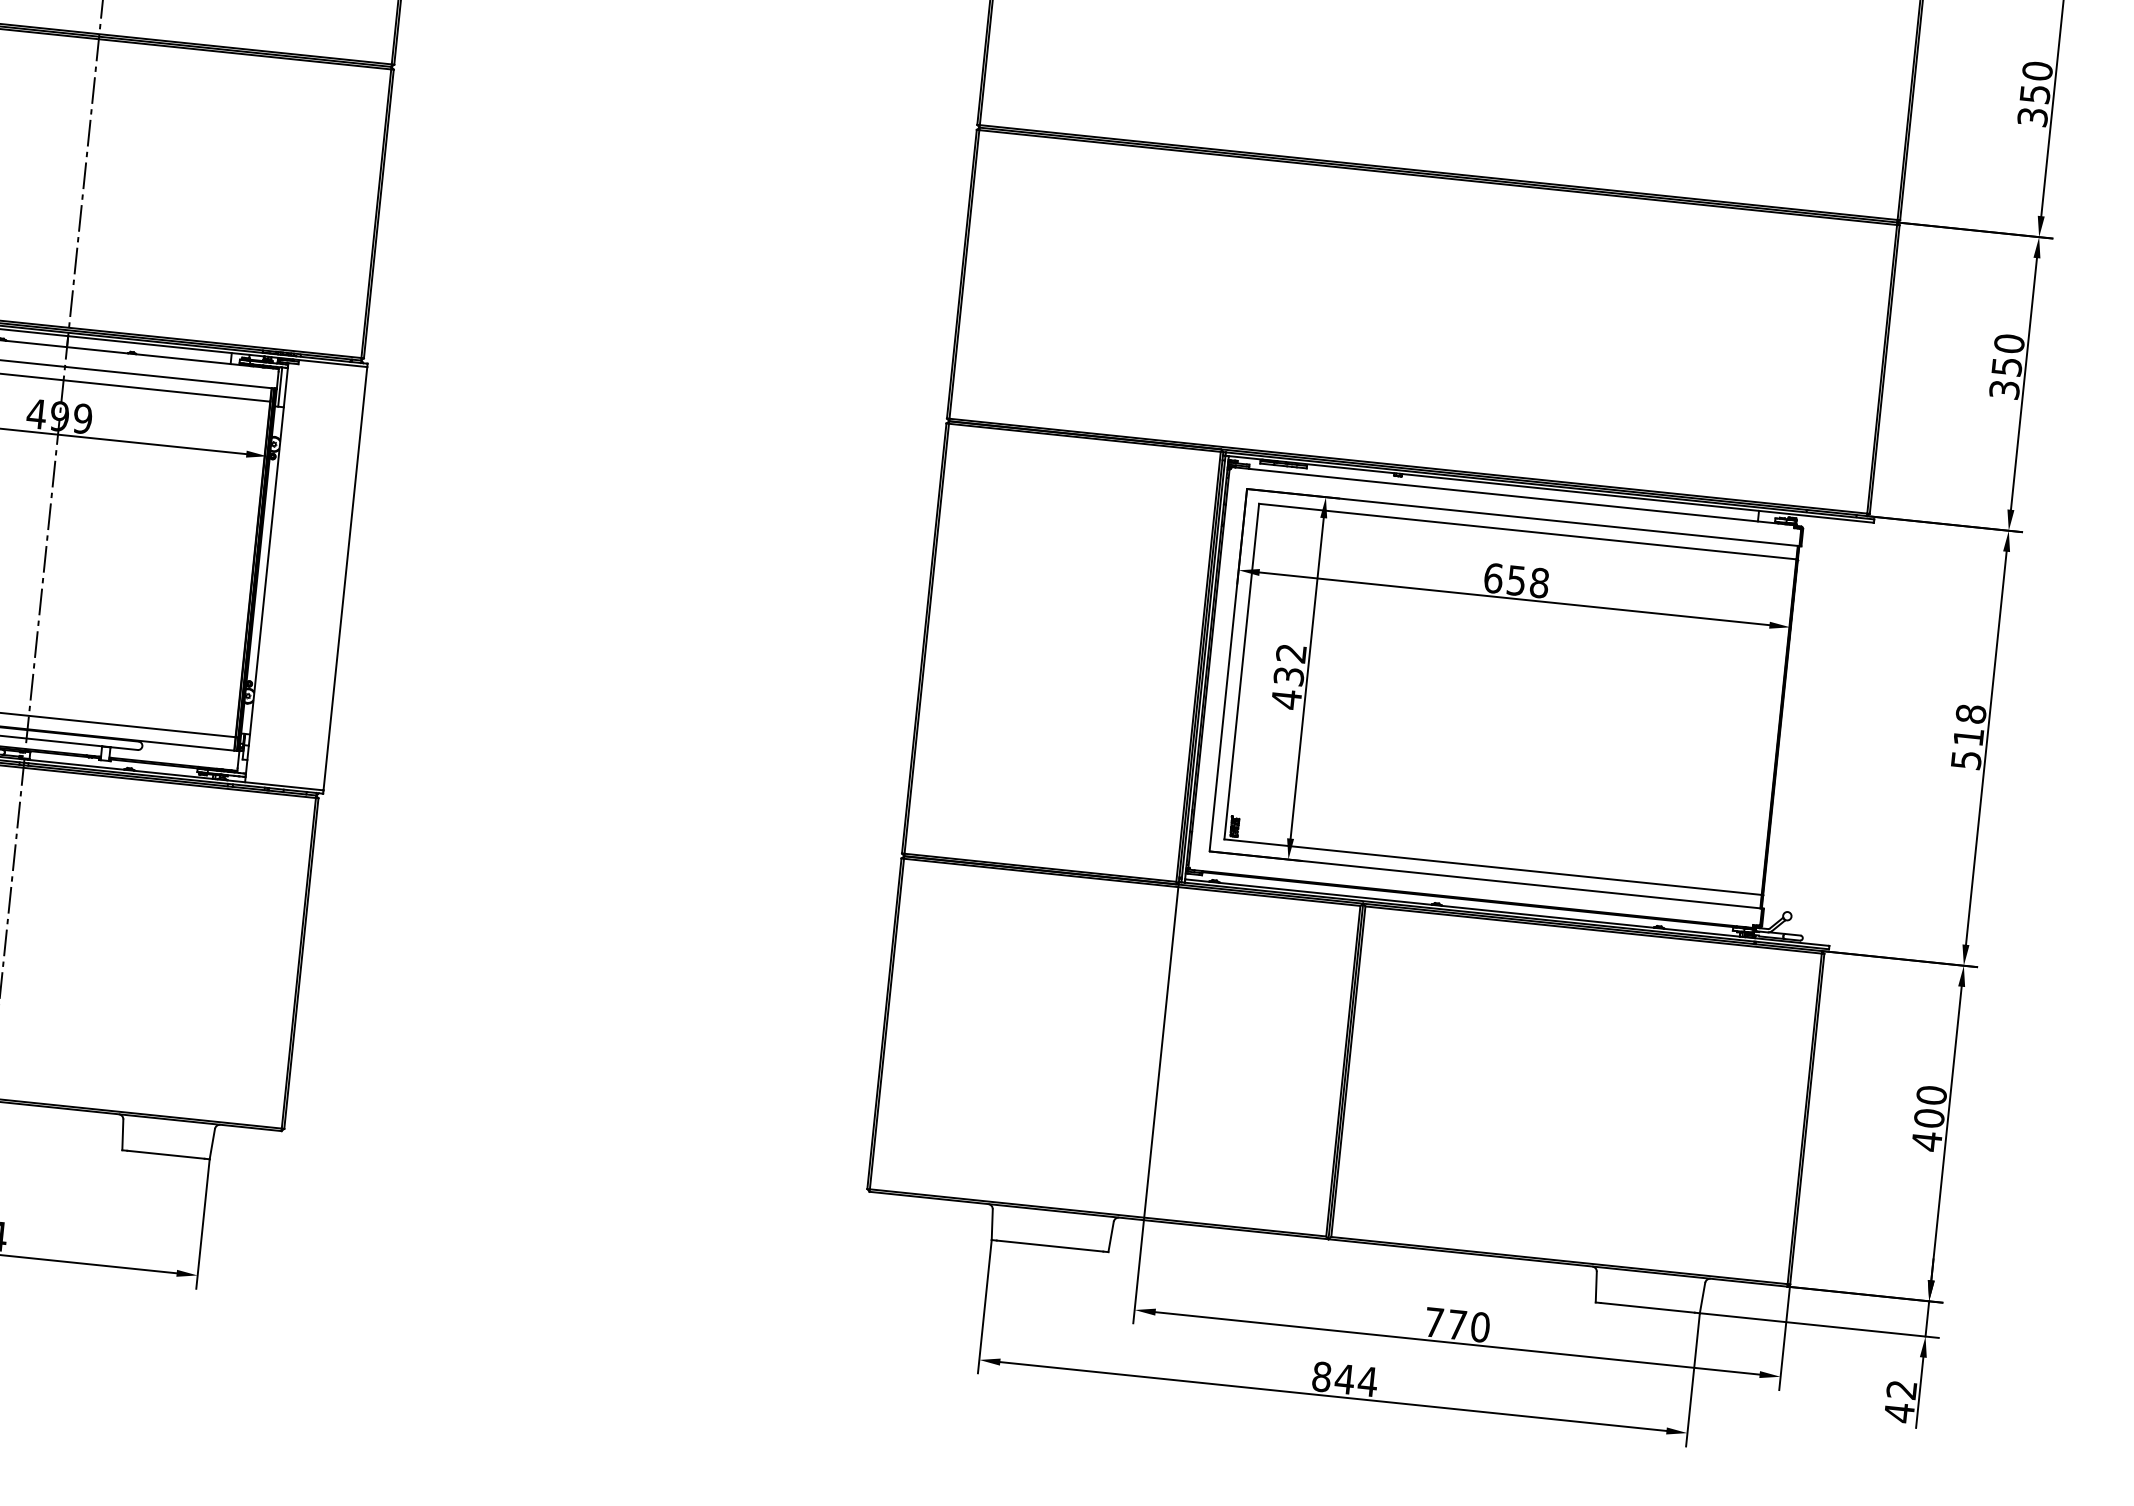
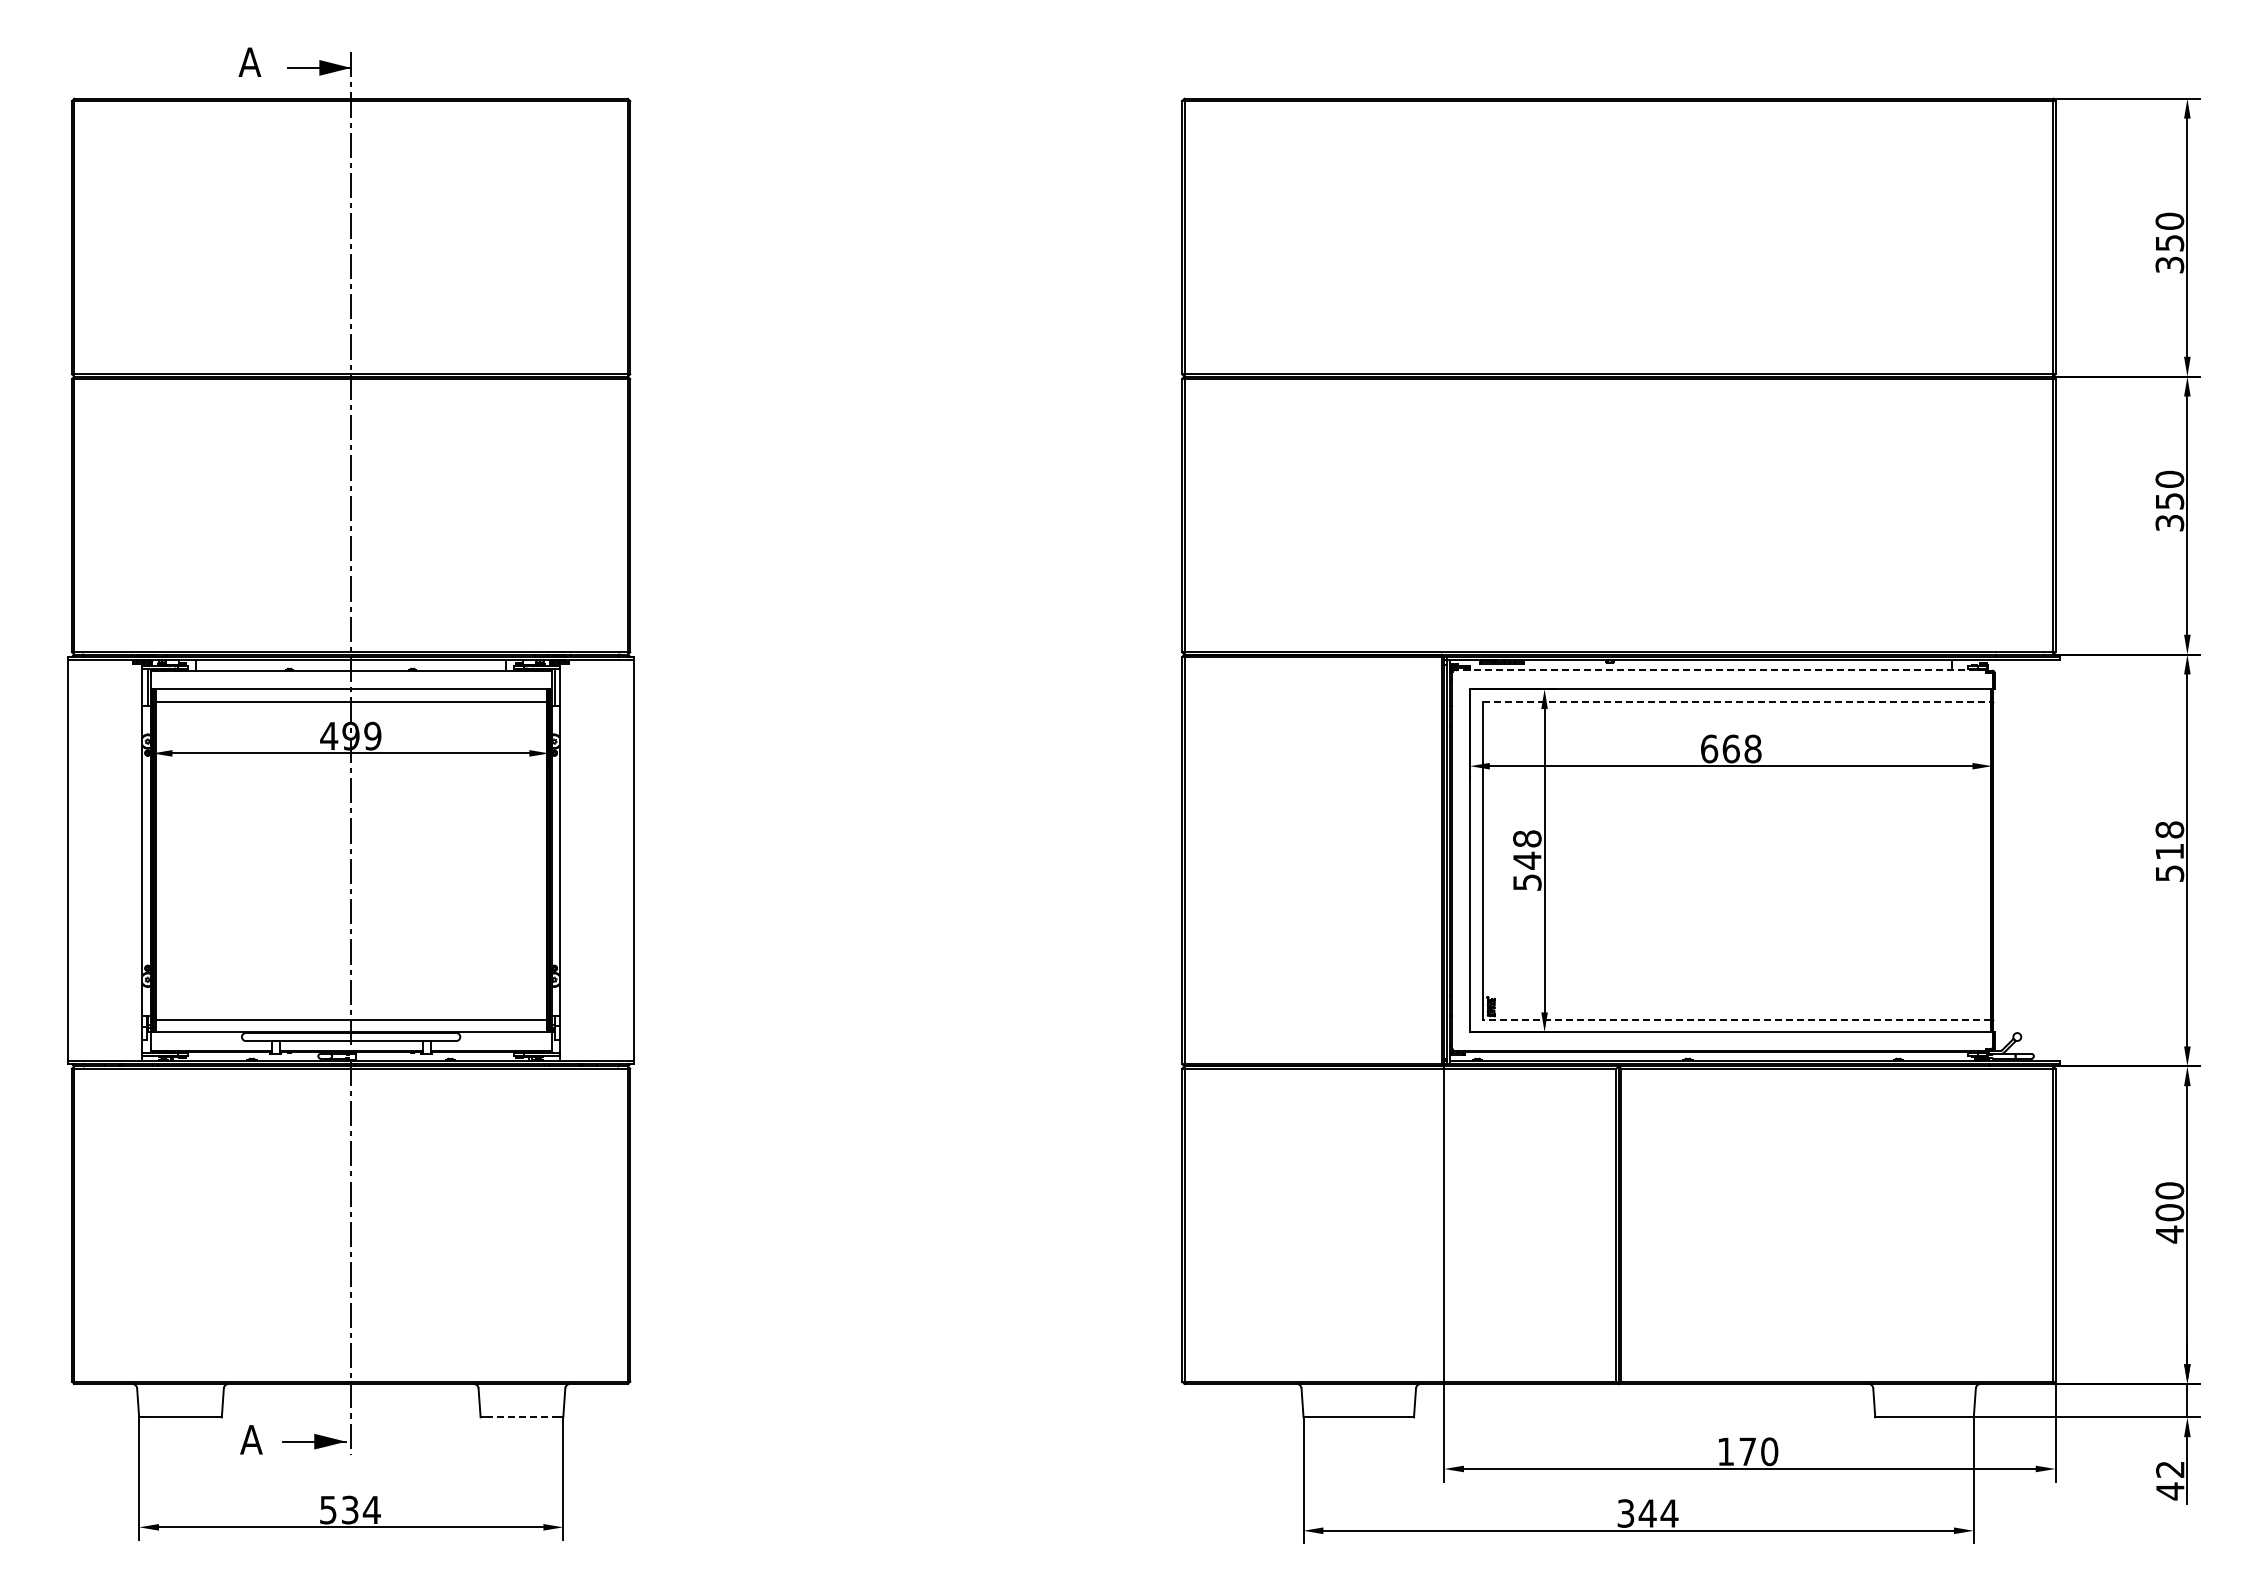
line: (1512, 496) -> (1719, 670), solid -> dashed
line: (1528, 531) -> (1737, 701), solid -> dashed
text: (1515, 580) -> (1730, 748), 658 -> 668
text: (1289, 676) -> (1527, 860), 432 -> 548
line: (1492, 867) -> (1736, 1019), solid -> dashed
line: (165, 1154) -> (521, 1417), solid -> dashed
text: (1433, 1322) -> (1725, 1451), 770 -> 170
text: (1321, 1376) -> (1625, 1513), 844 -> 344

